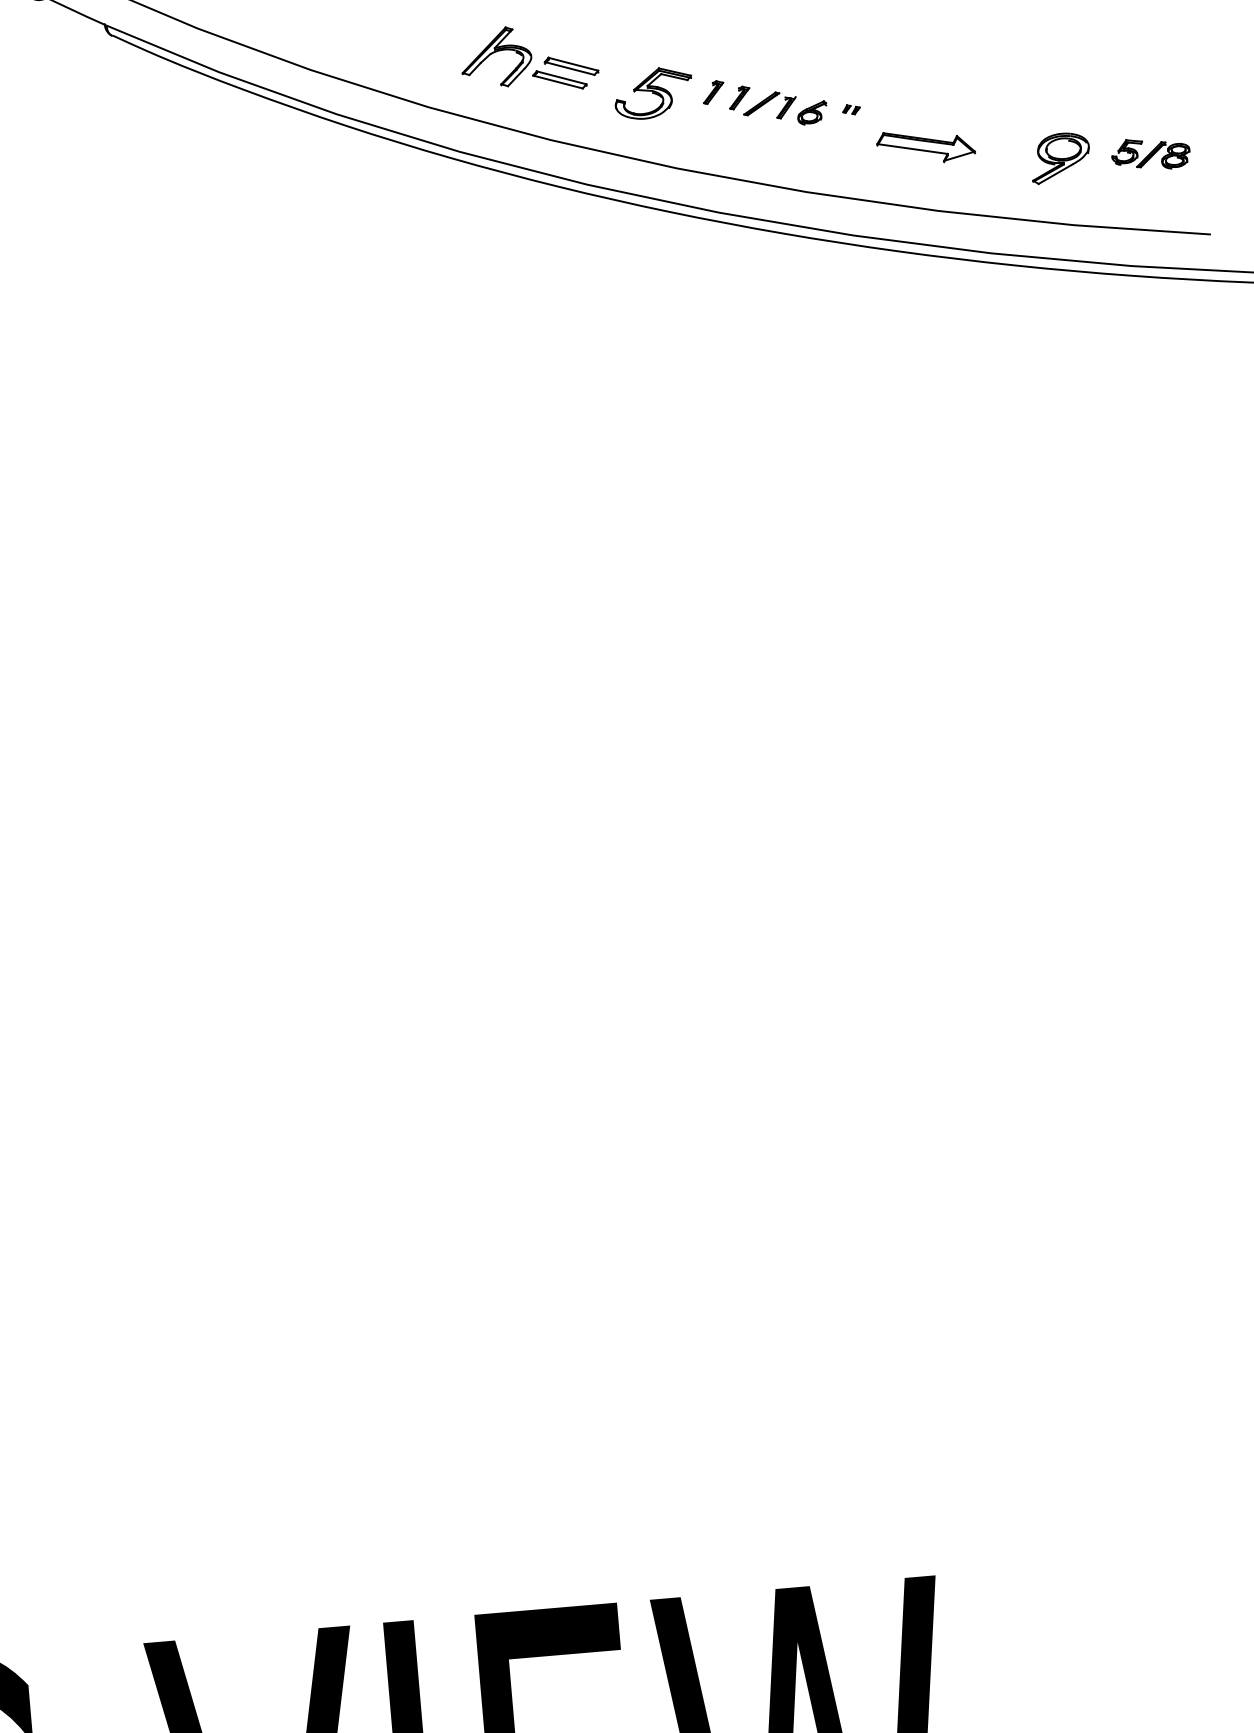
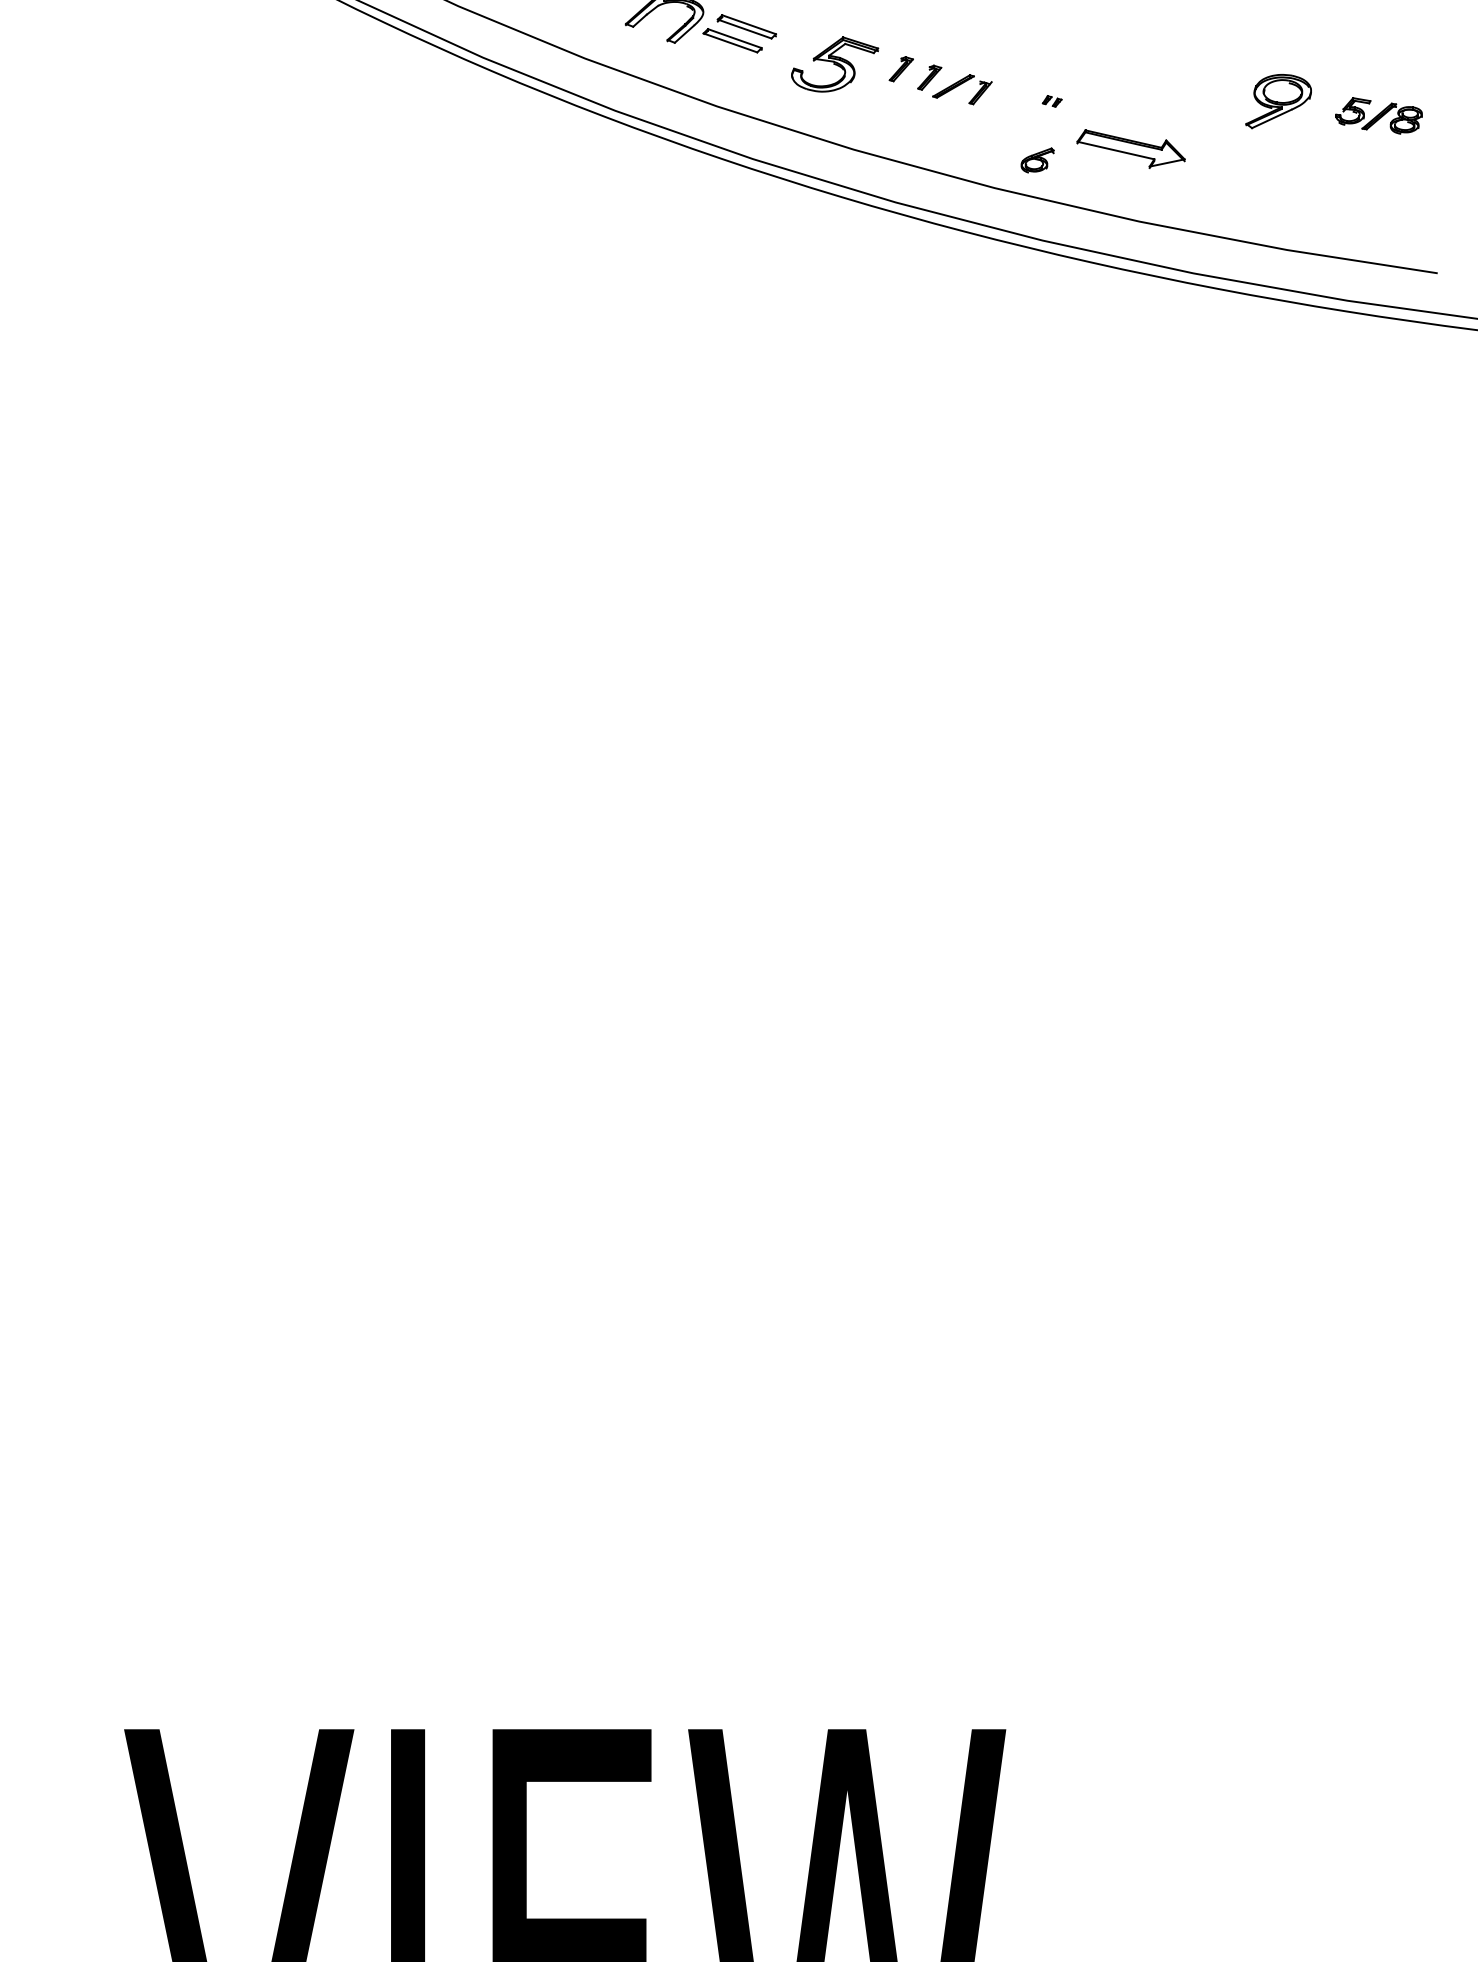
part: (812, 113) -> (1037, 160), moved
part: (1150, 153) -> (1378, 115), moved
part: (1060, 158) -> (1278, 101), moved

